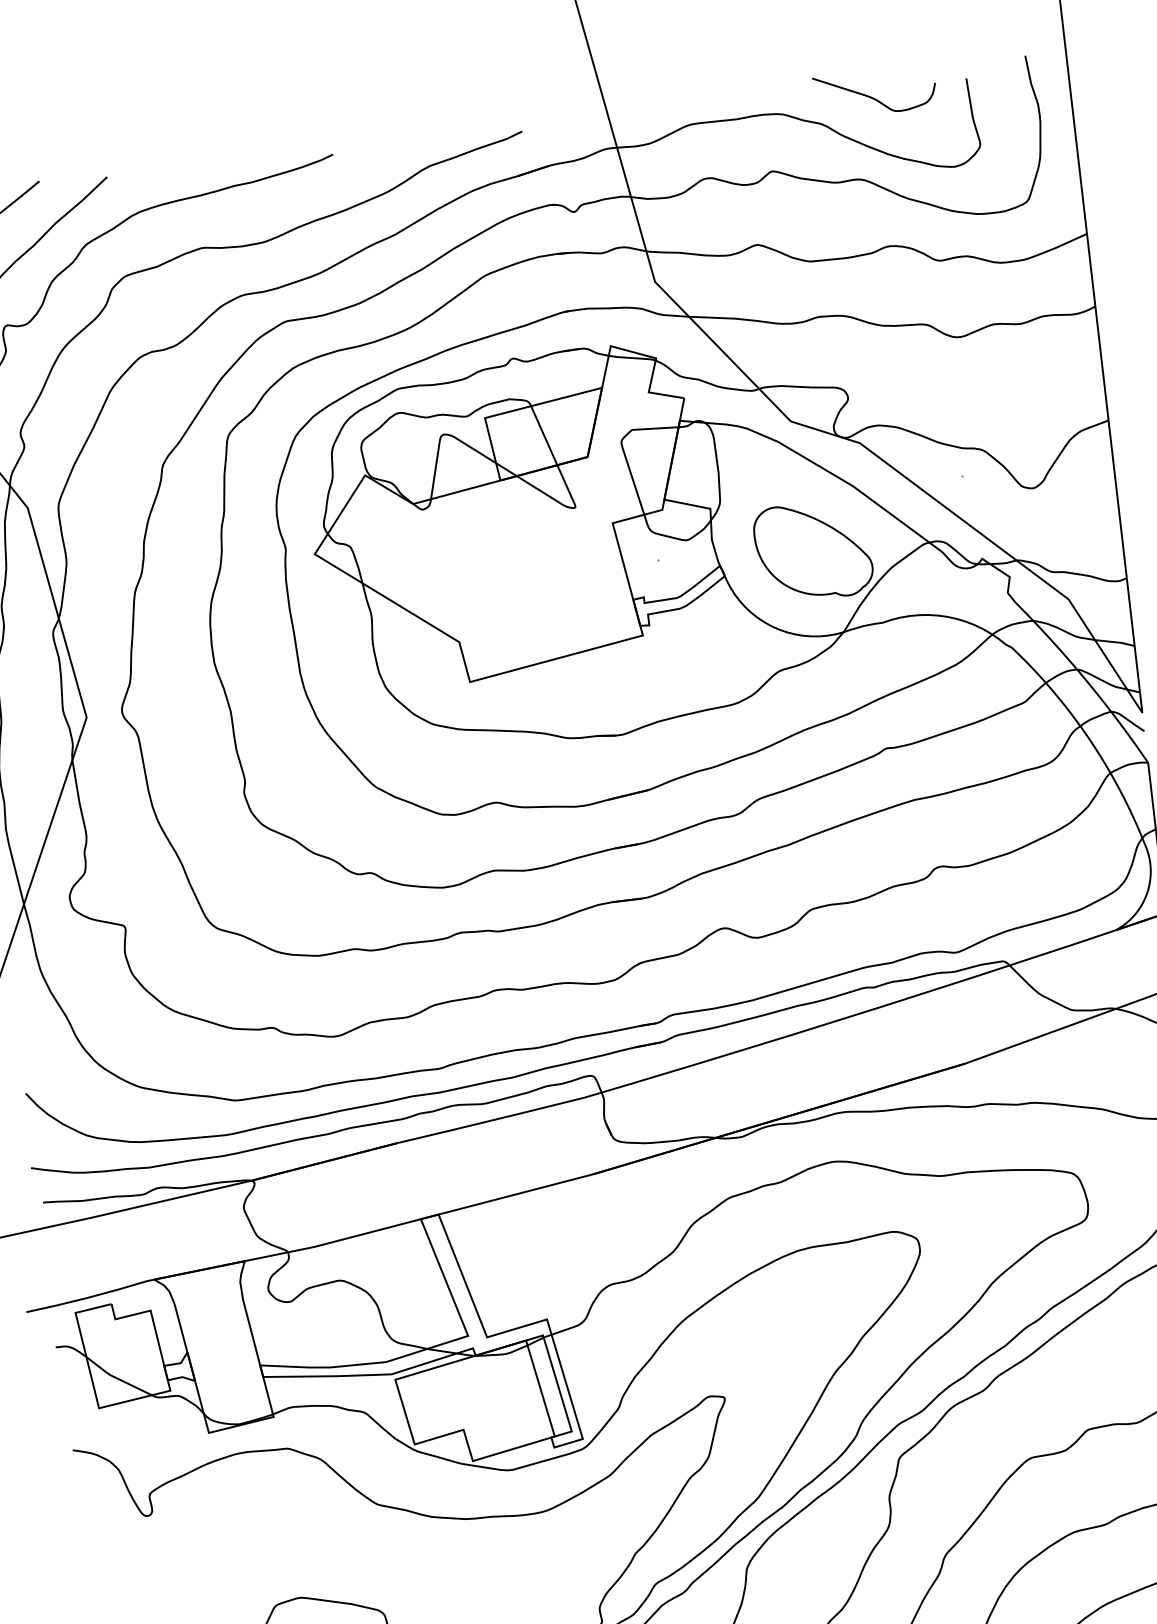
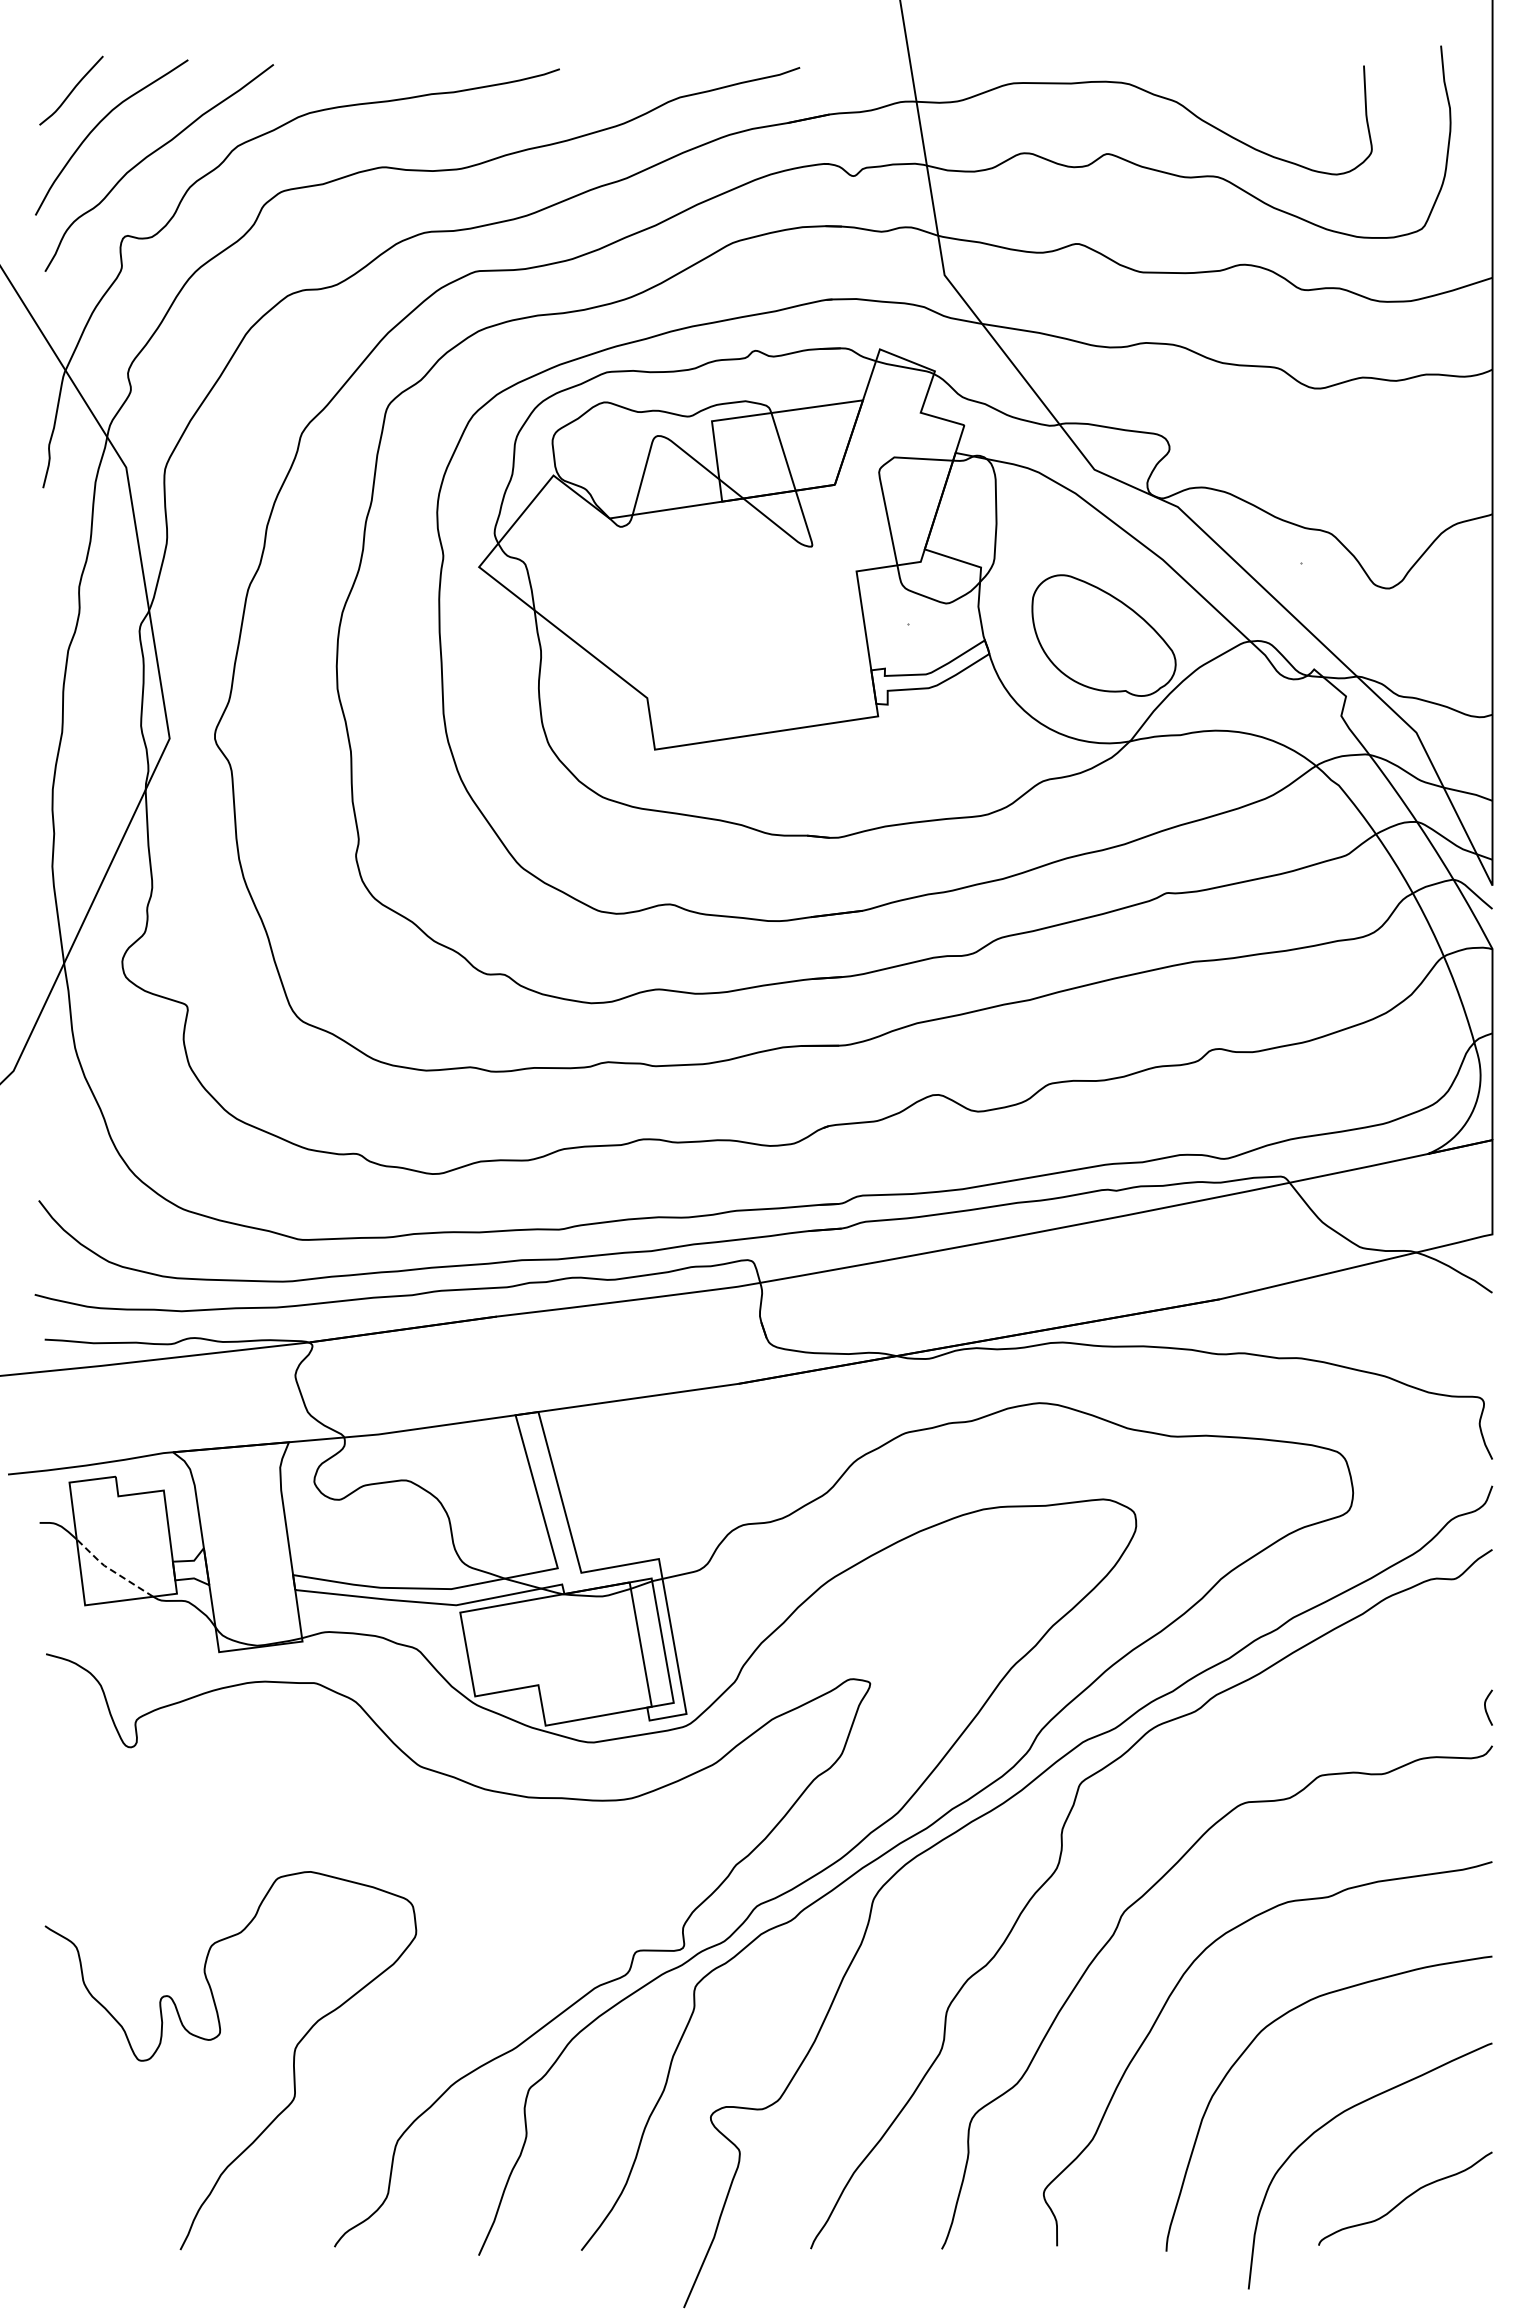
curve: (872, 97) -> (1243, 75), removed
line: (116, 1377) -> (111, 1569), solid -> dashed

